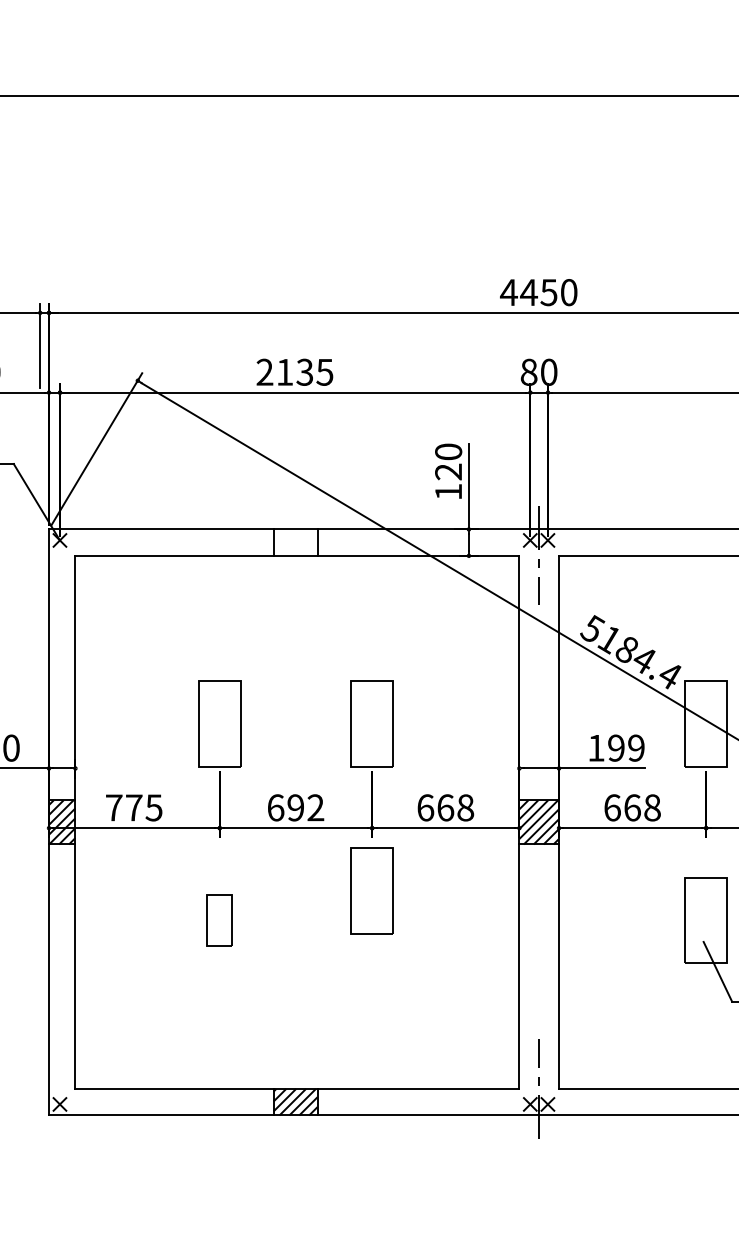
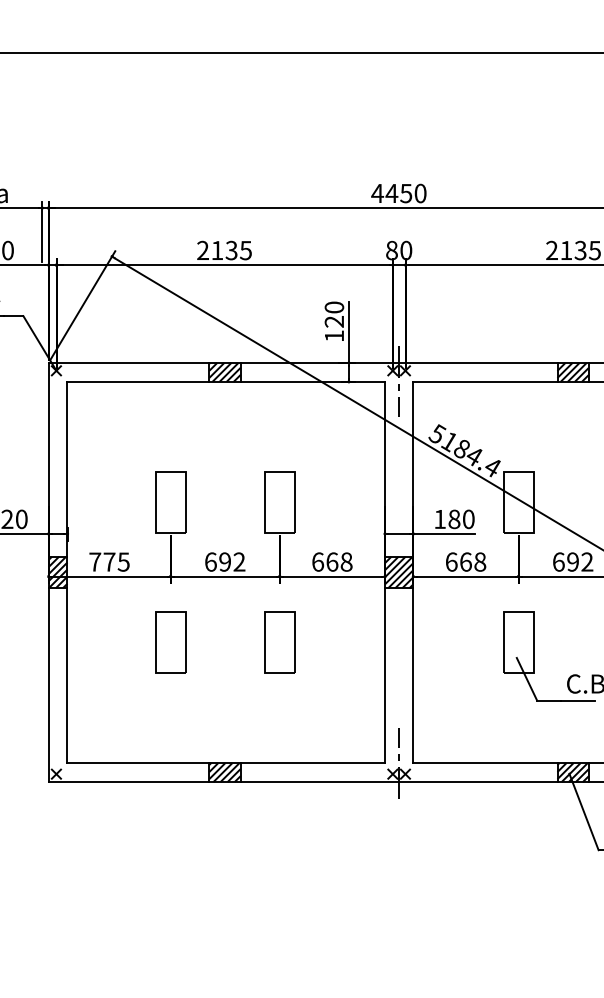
hatch: (294, 541) -> (224, 371), added
text: (626, 748) -> (461, 519), 199 -> 180
part: (371, 890) -> (279, 642), moved
part: (219, 920) -> (170, 642), size x1.67

